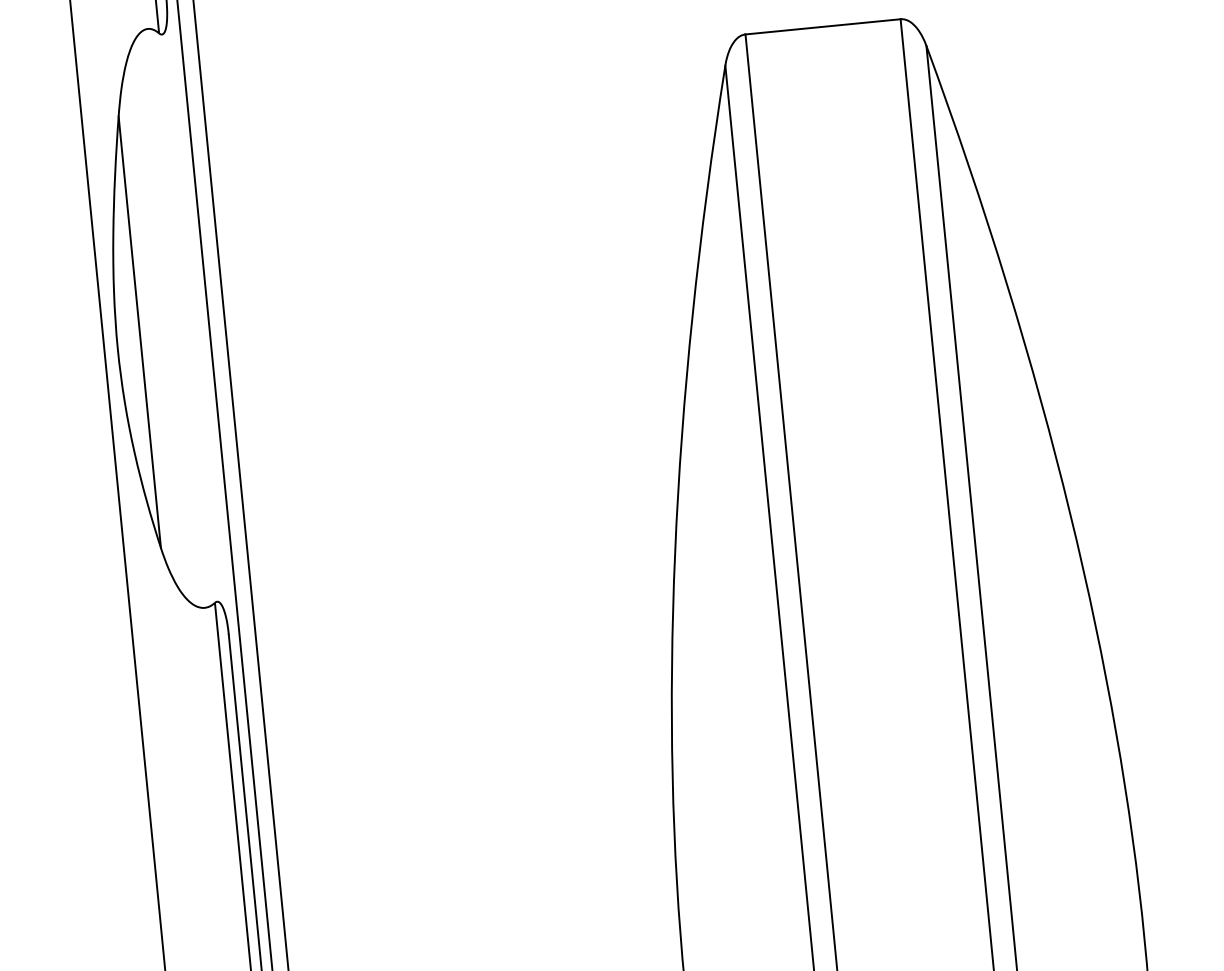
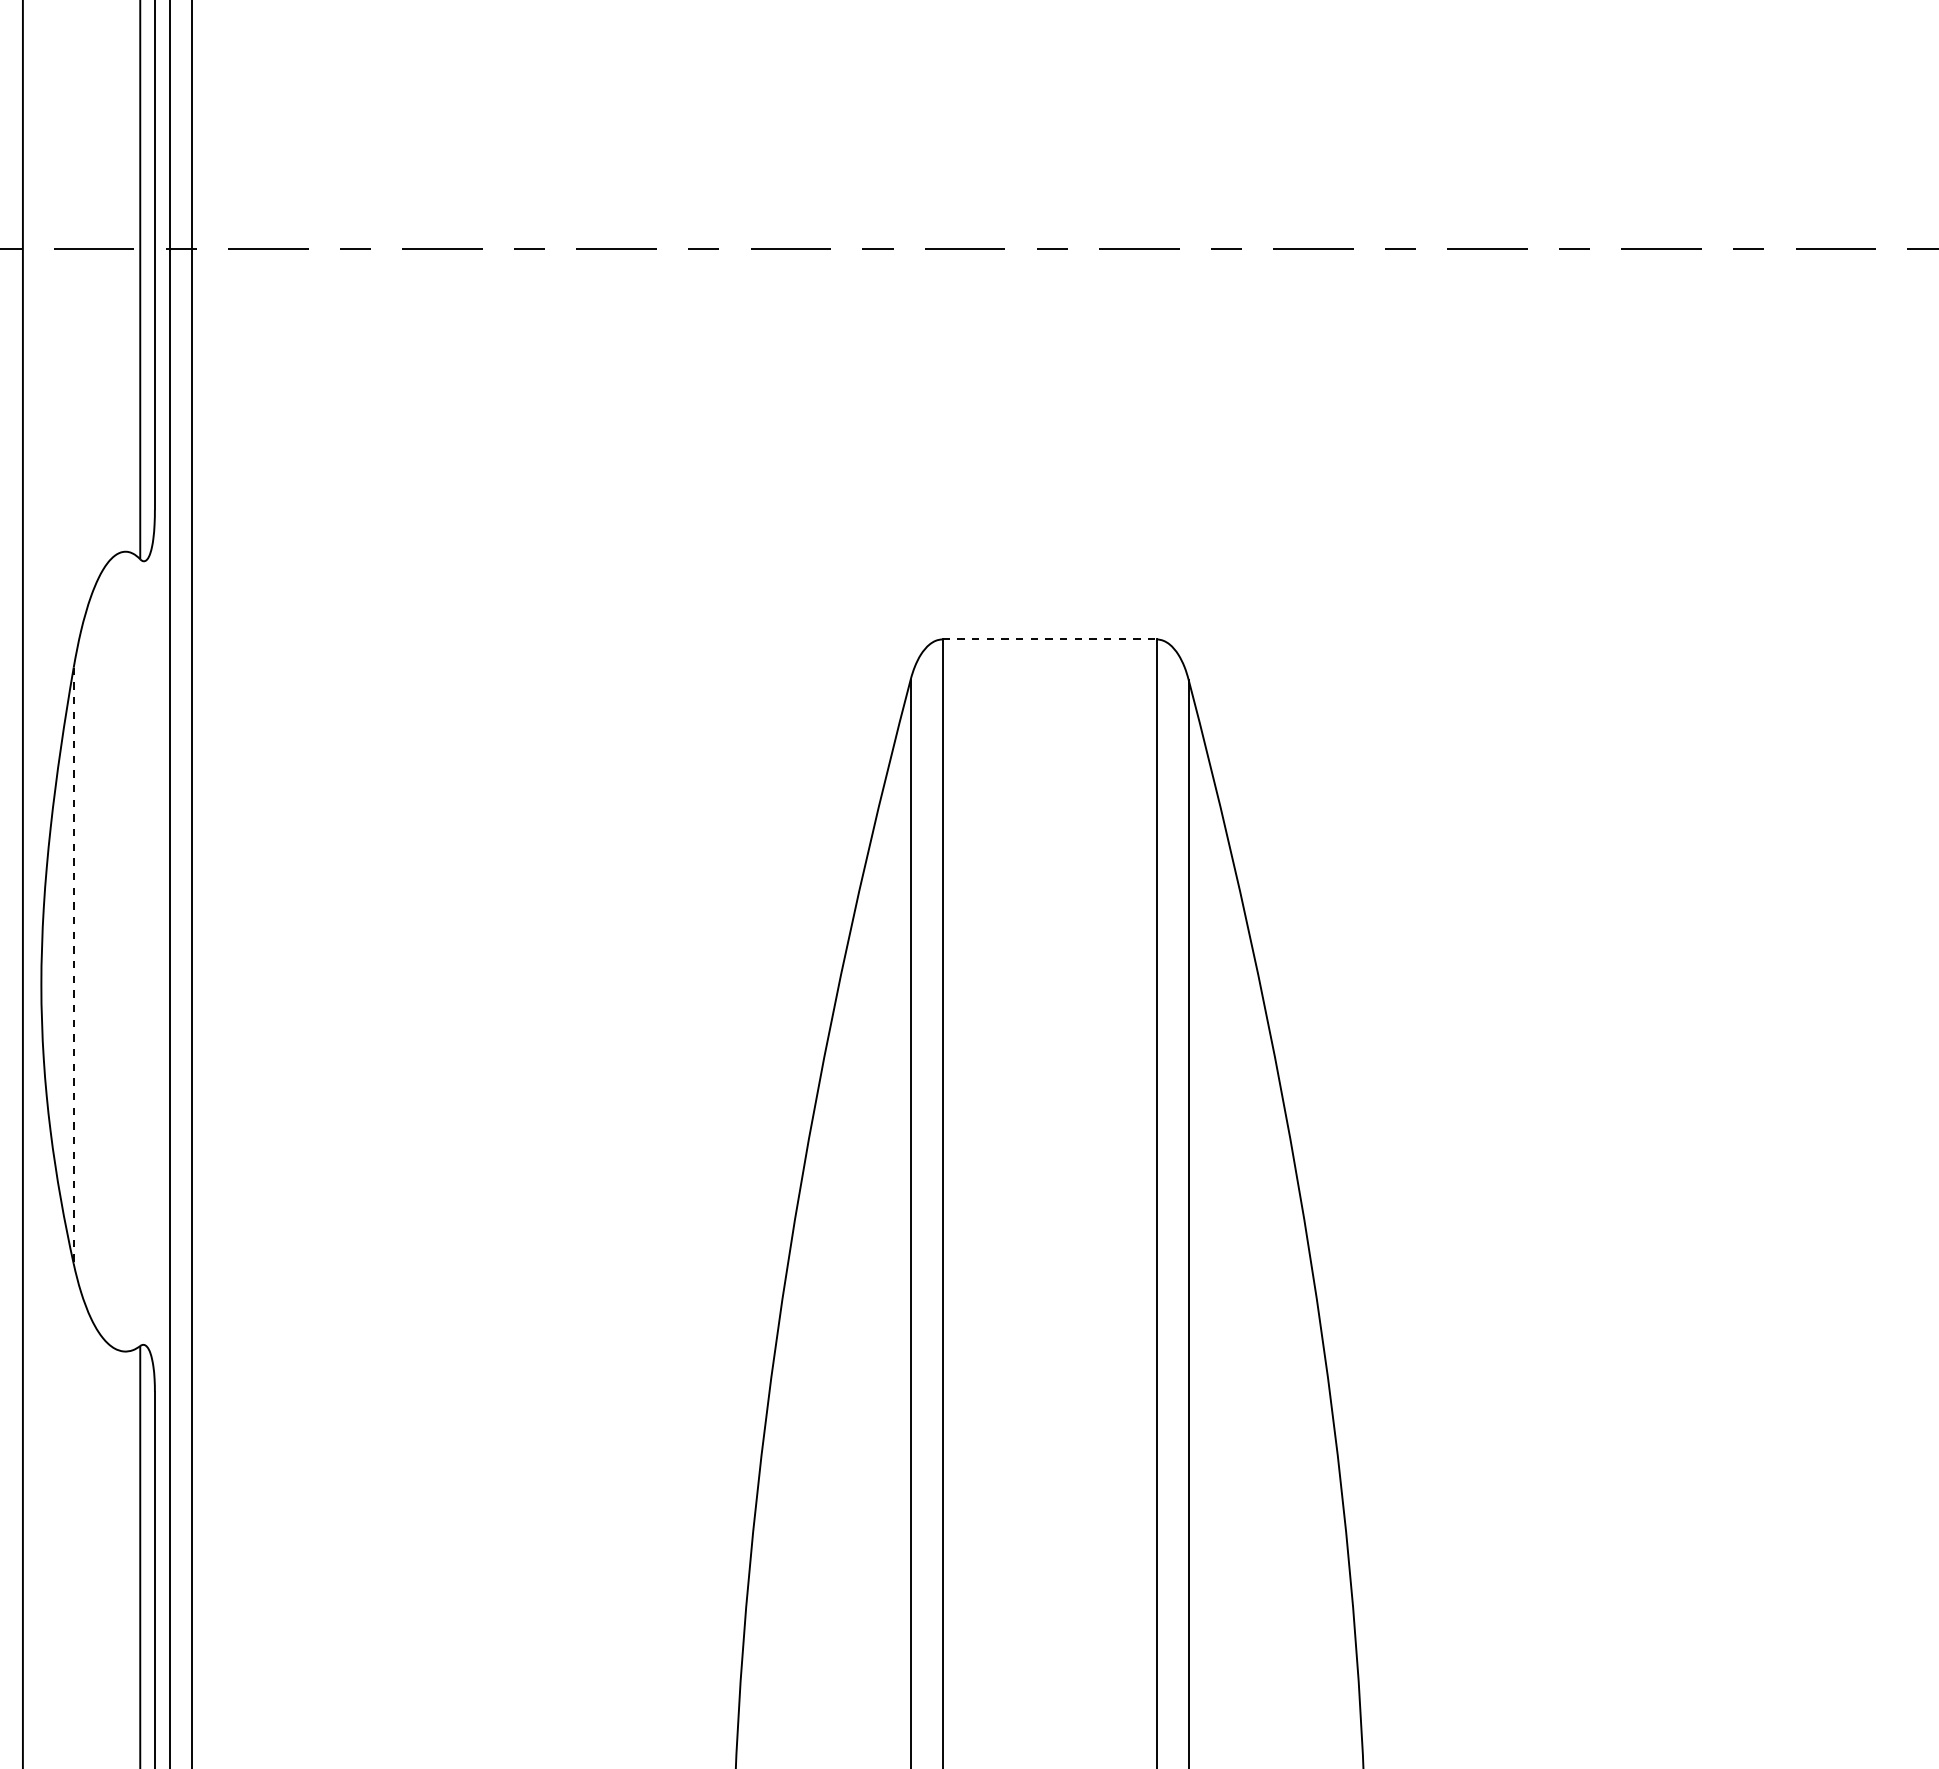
line: (823, 26) -> (1050, 639), solid -> dashed
line: (139, 332) -> (73, 966), solid -> dashed

